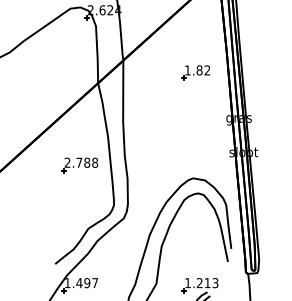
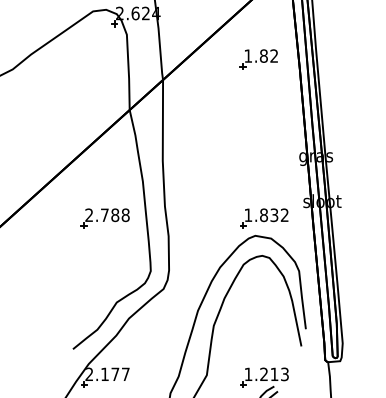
part: (195, 73) -> (258, 59), moved
part: (200, 165) -> (264, 218), added
text: (77, 283) -> (102, 374), 1.497 -> 2.177

